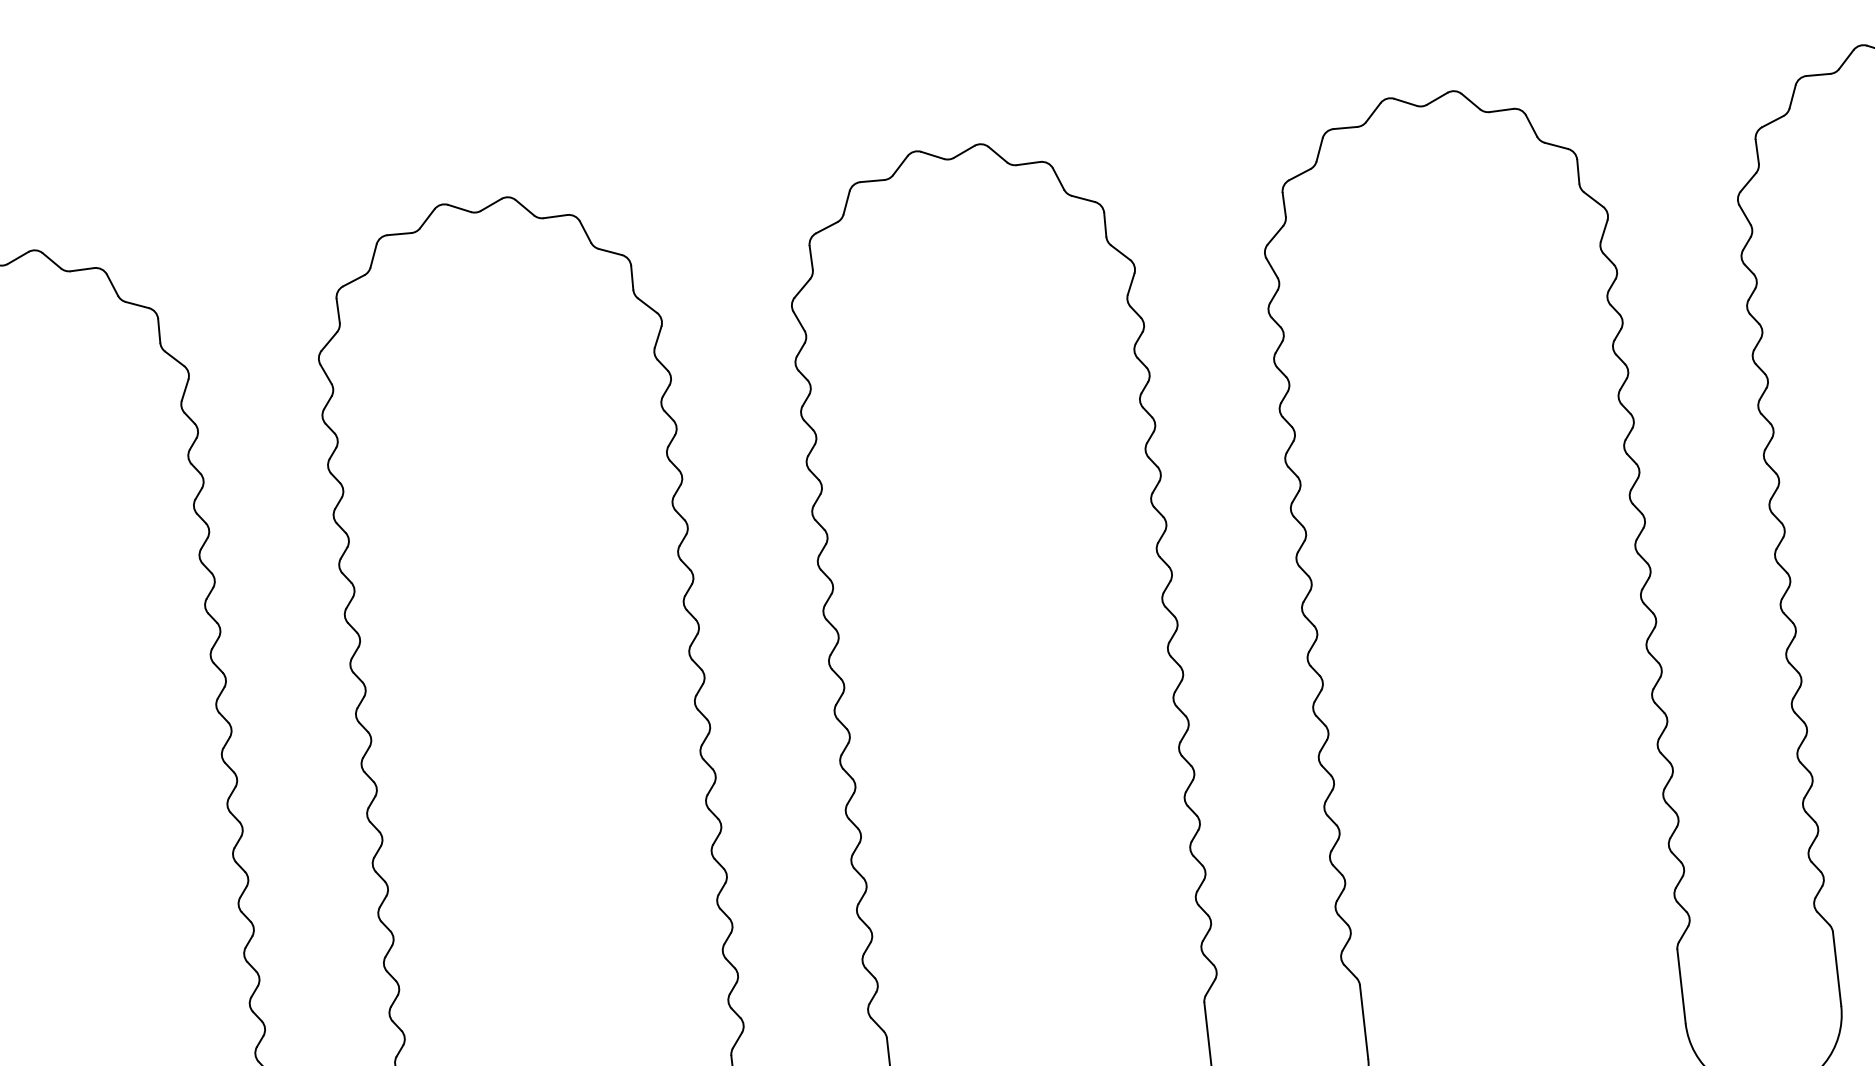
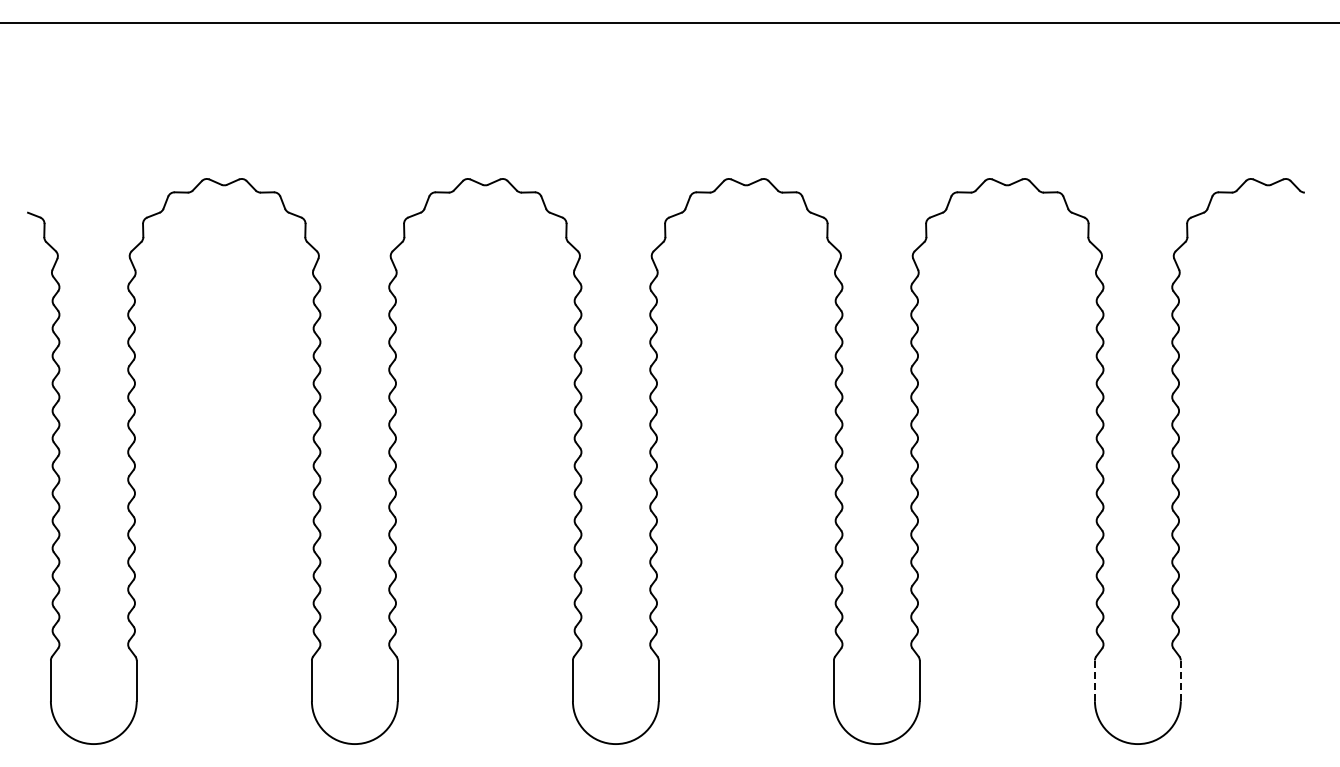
line: (1836, 968) -> (1180, 680), solid -> dashed
line: (1680, 987) -> (1094, 681), solid -> dashed

